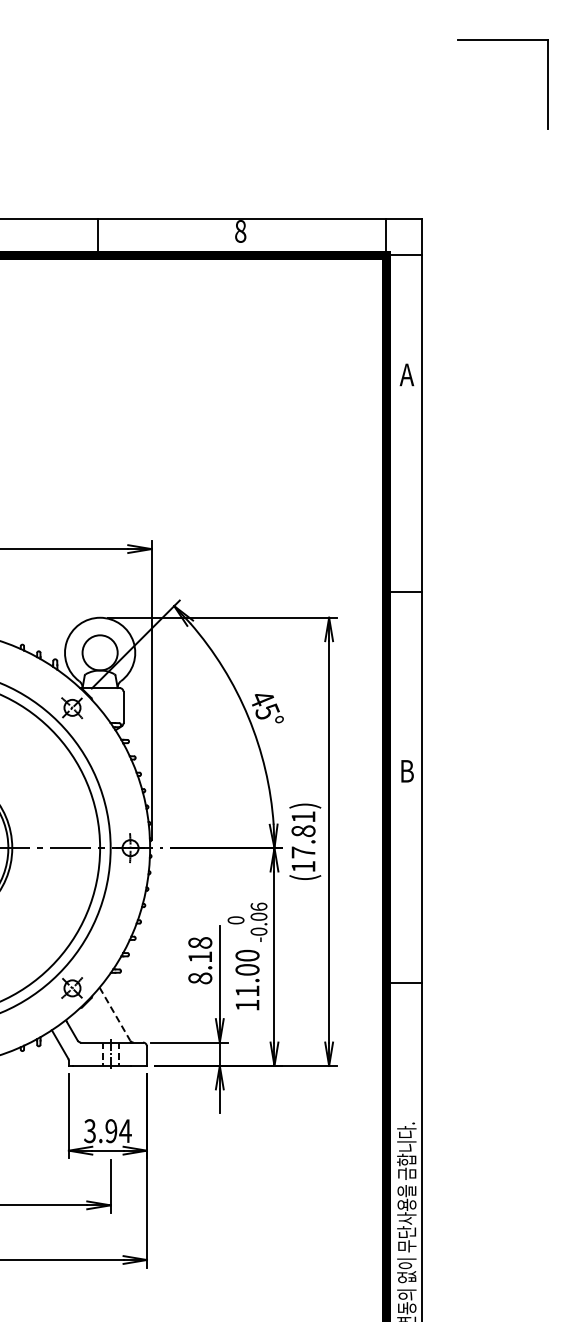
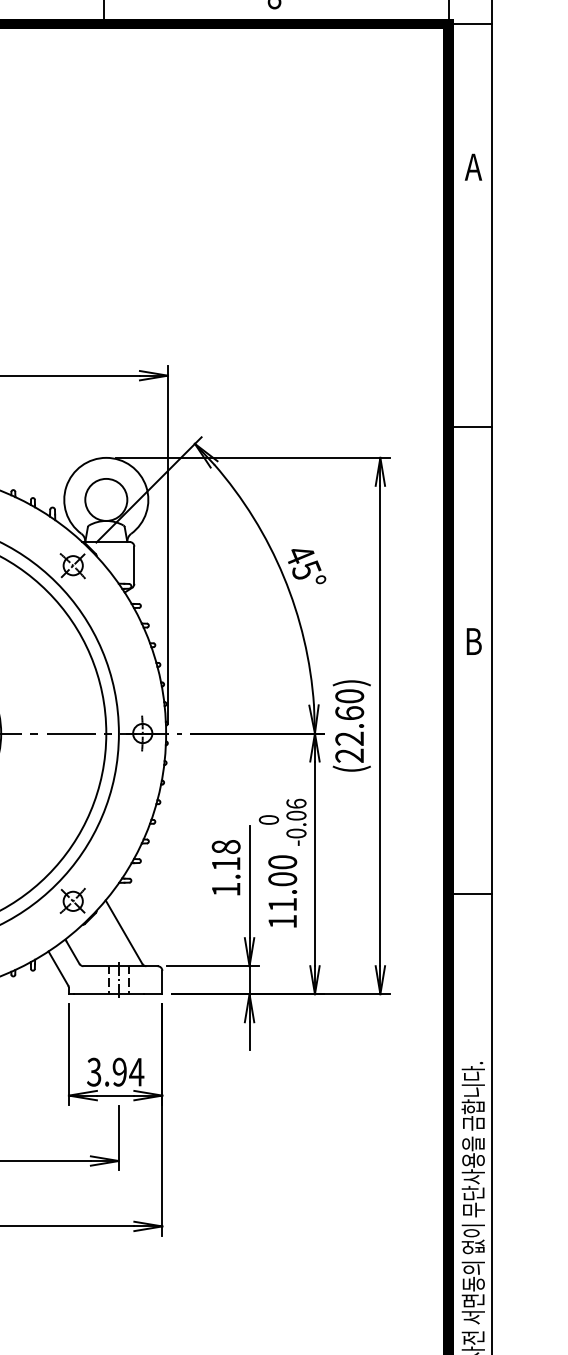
text: (303, 841) -> (349, 725), (17.81) -> (22.60)
text: (200, 978) -> (226, 889), 8.18 -> 1.18
line: (114, 1014) -> (123, 932), dashed -> solid

